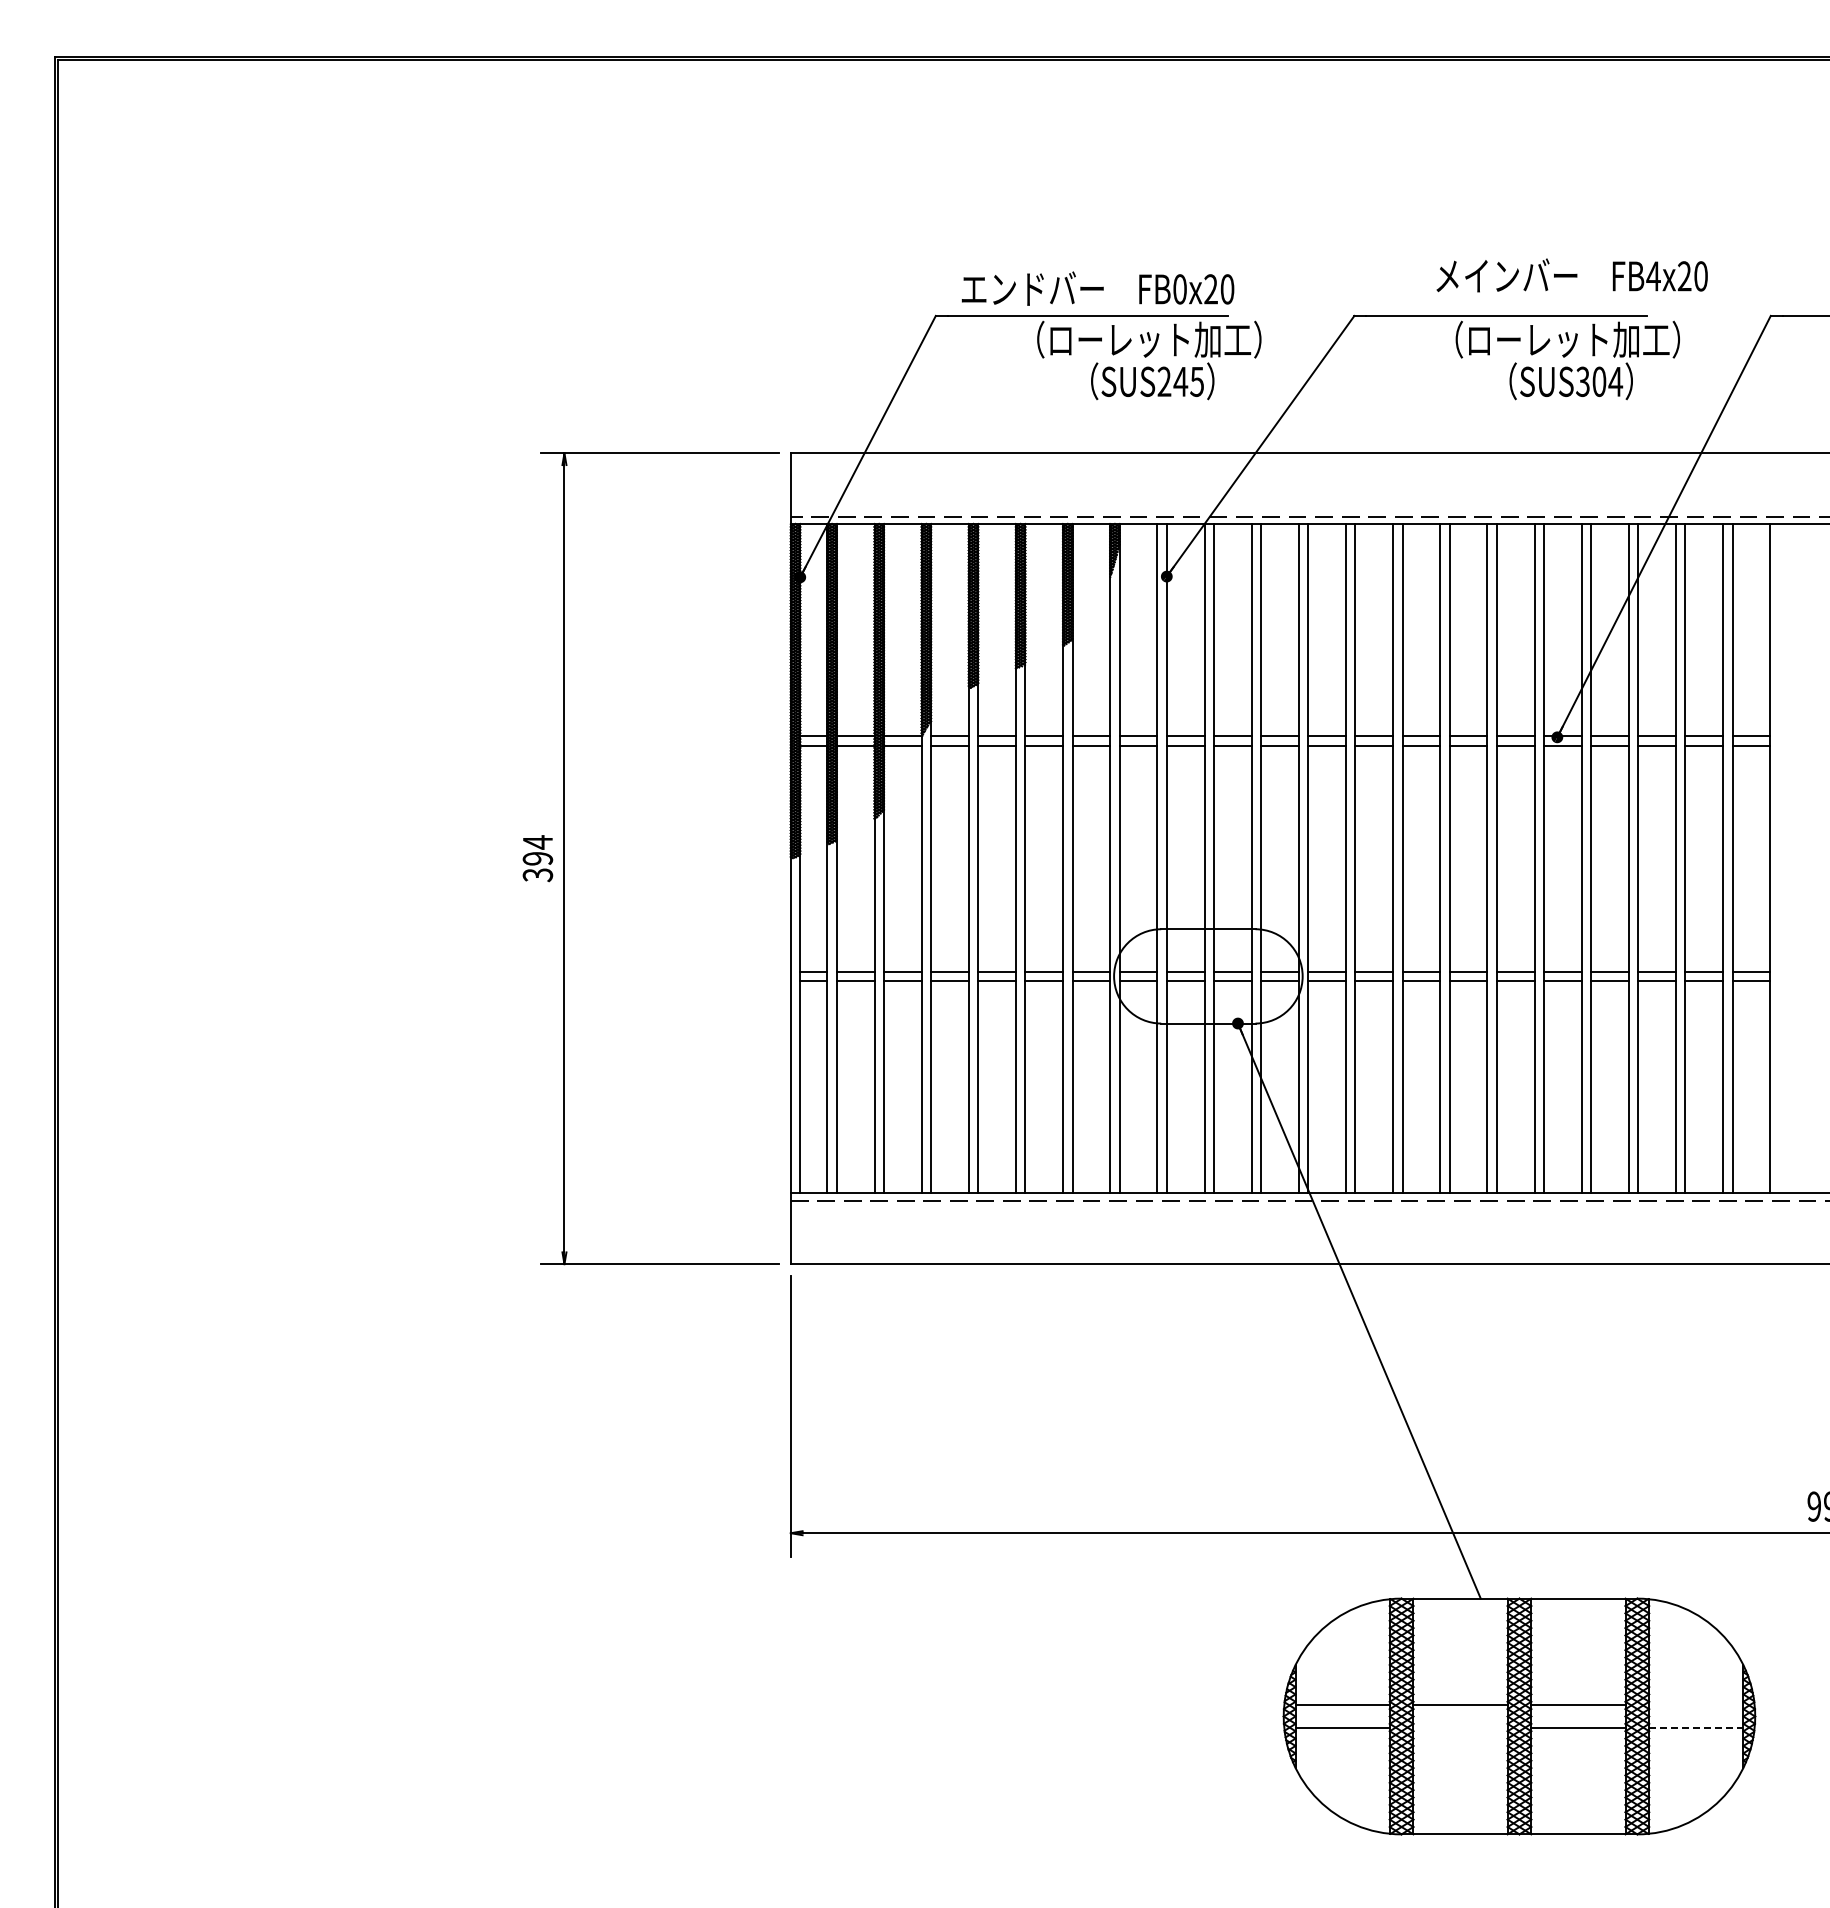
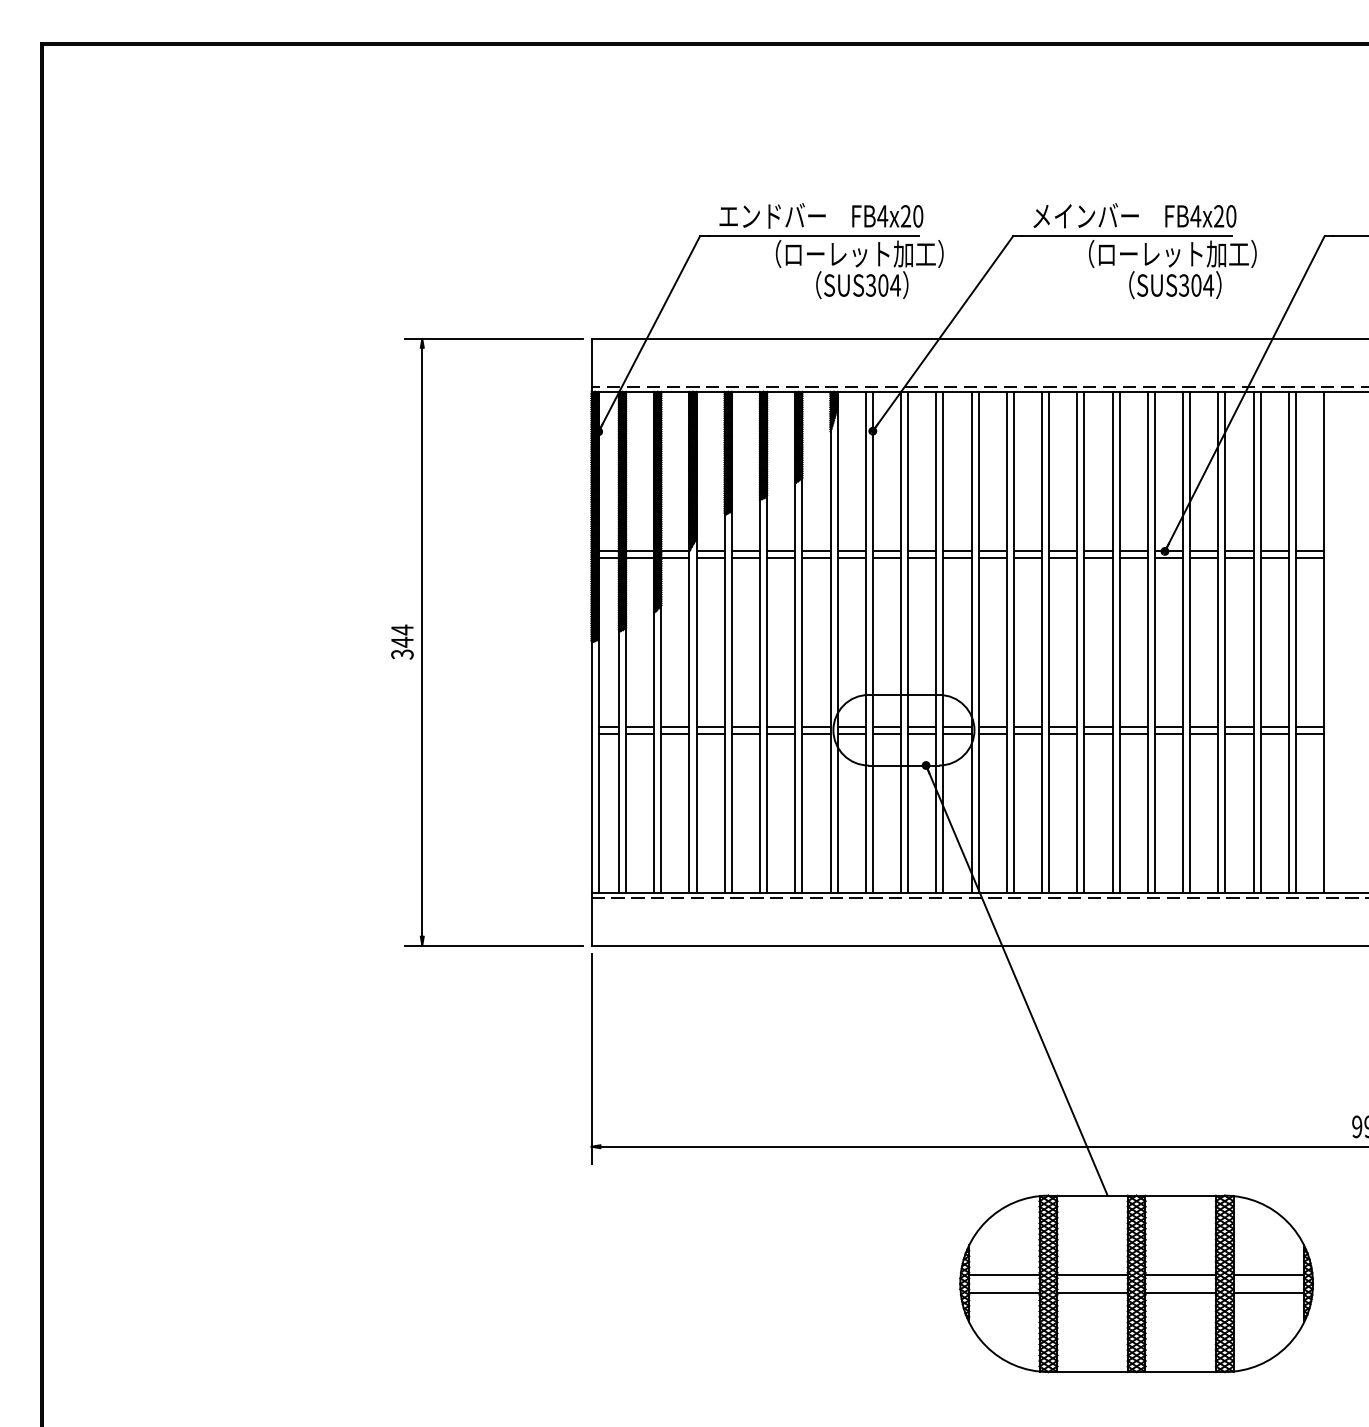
text: (1571, 275) -> (1134, 215), moved
text: (1179, 289) -> (882, 216), FB0x20 -> FB4x20
text: (1180, 381) -> (883, 285), SUS245 -> SUS304
text: (537, 858) -> (402, 642), 394 -> 344
line: (1696, 1704) -> (1269, 1274), added
line: (1460, 1728) -> (1092, 1292), added
line: (1696, 1728) -> (1269, 1292), dashed -> solid

